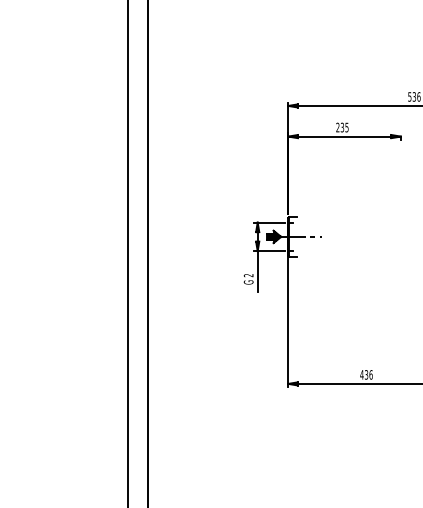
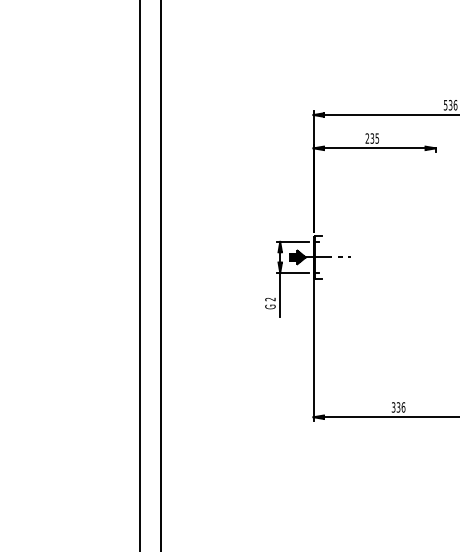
text: (361, 374) -> (393, 407), 436 -> 336

